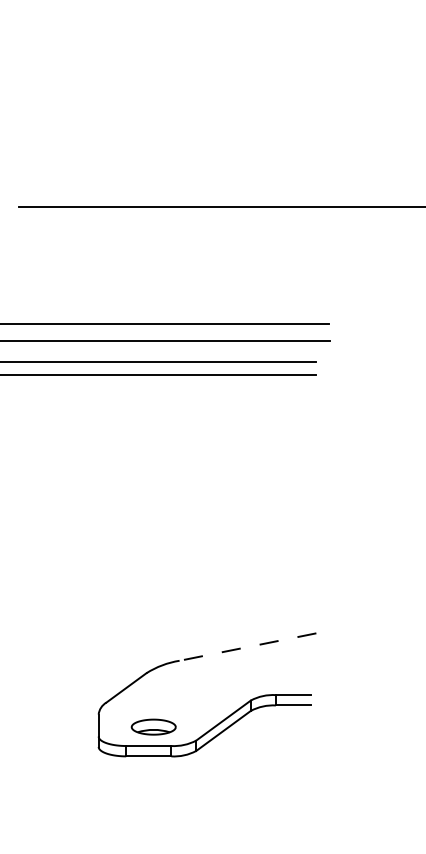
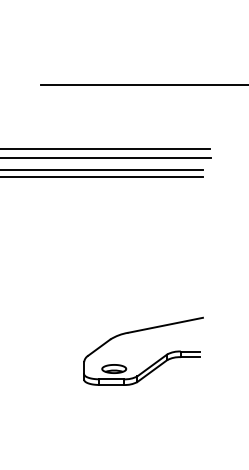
line: (247, 647) -> (165, 325), dashed -> solid

